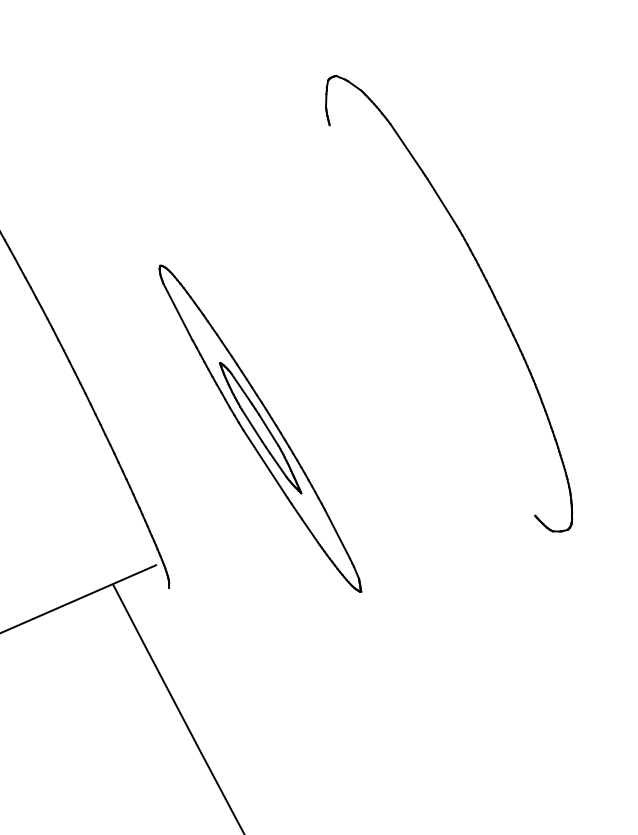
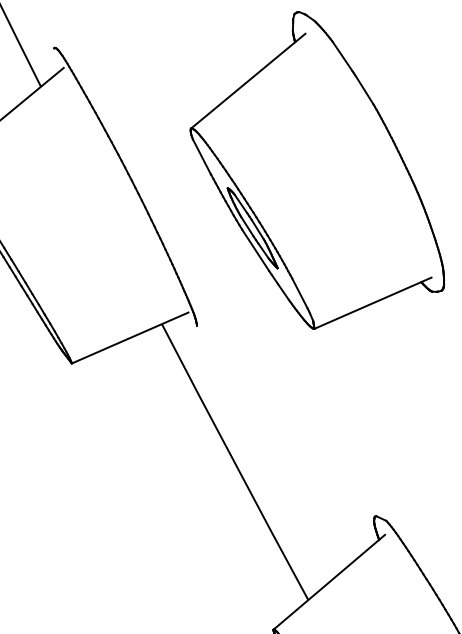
line: (252, 187) -> (247, 80), added
line: (455, 548) -> (372, 302), added

